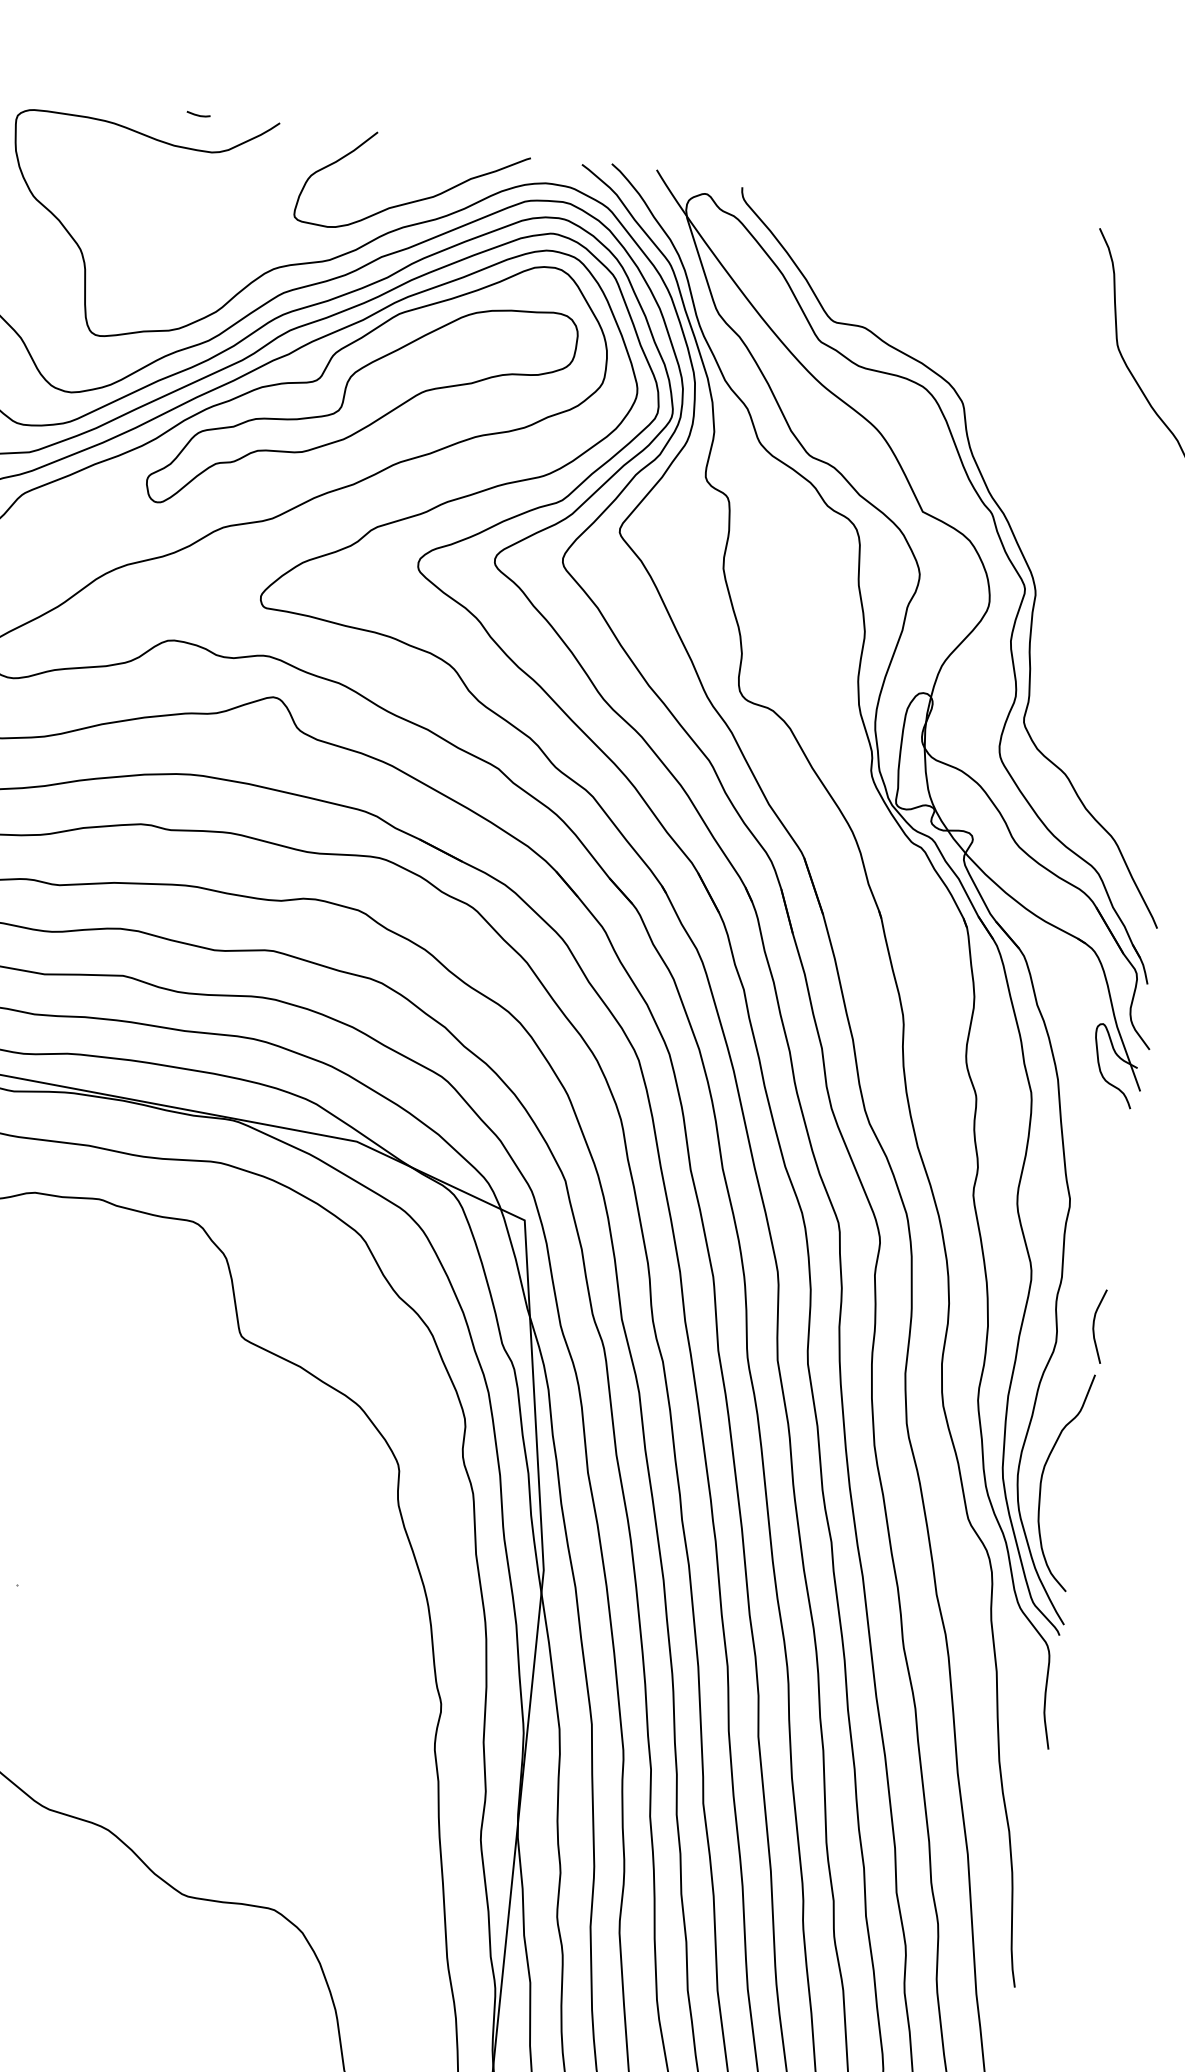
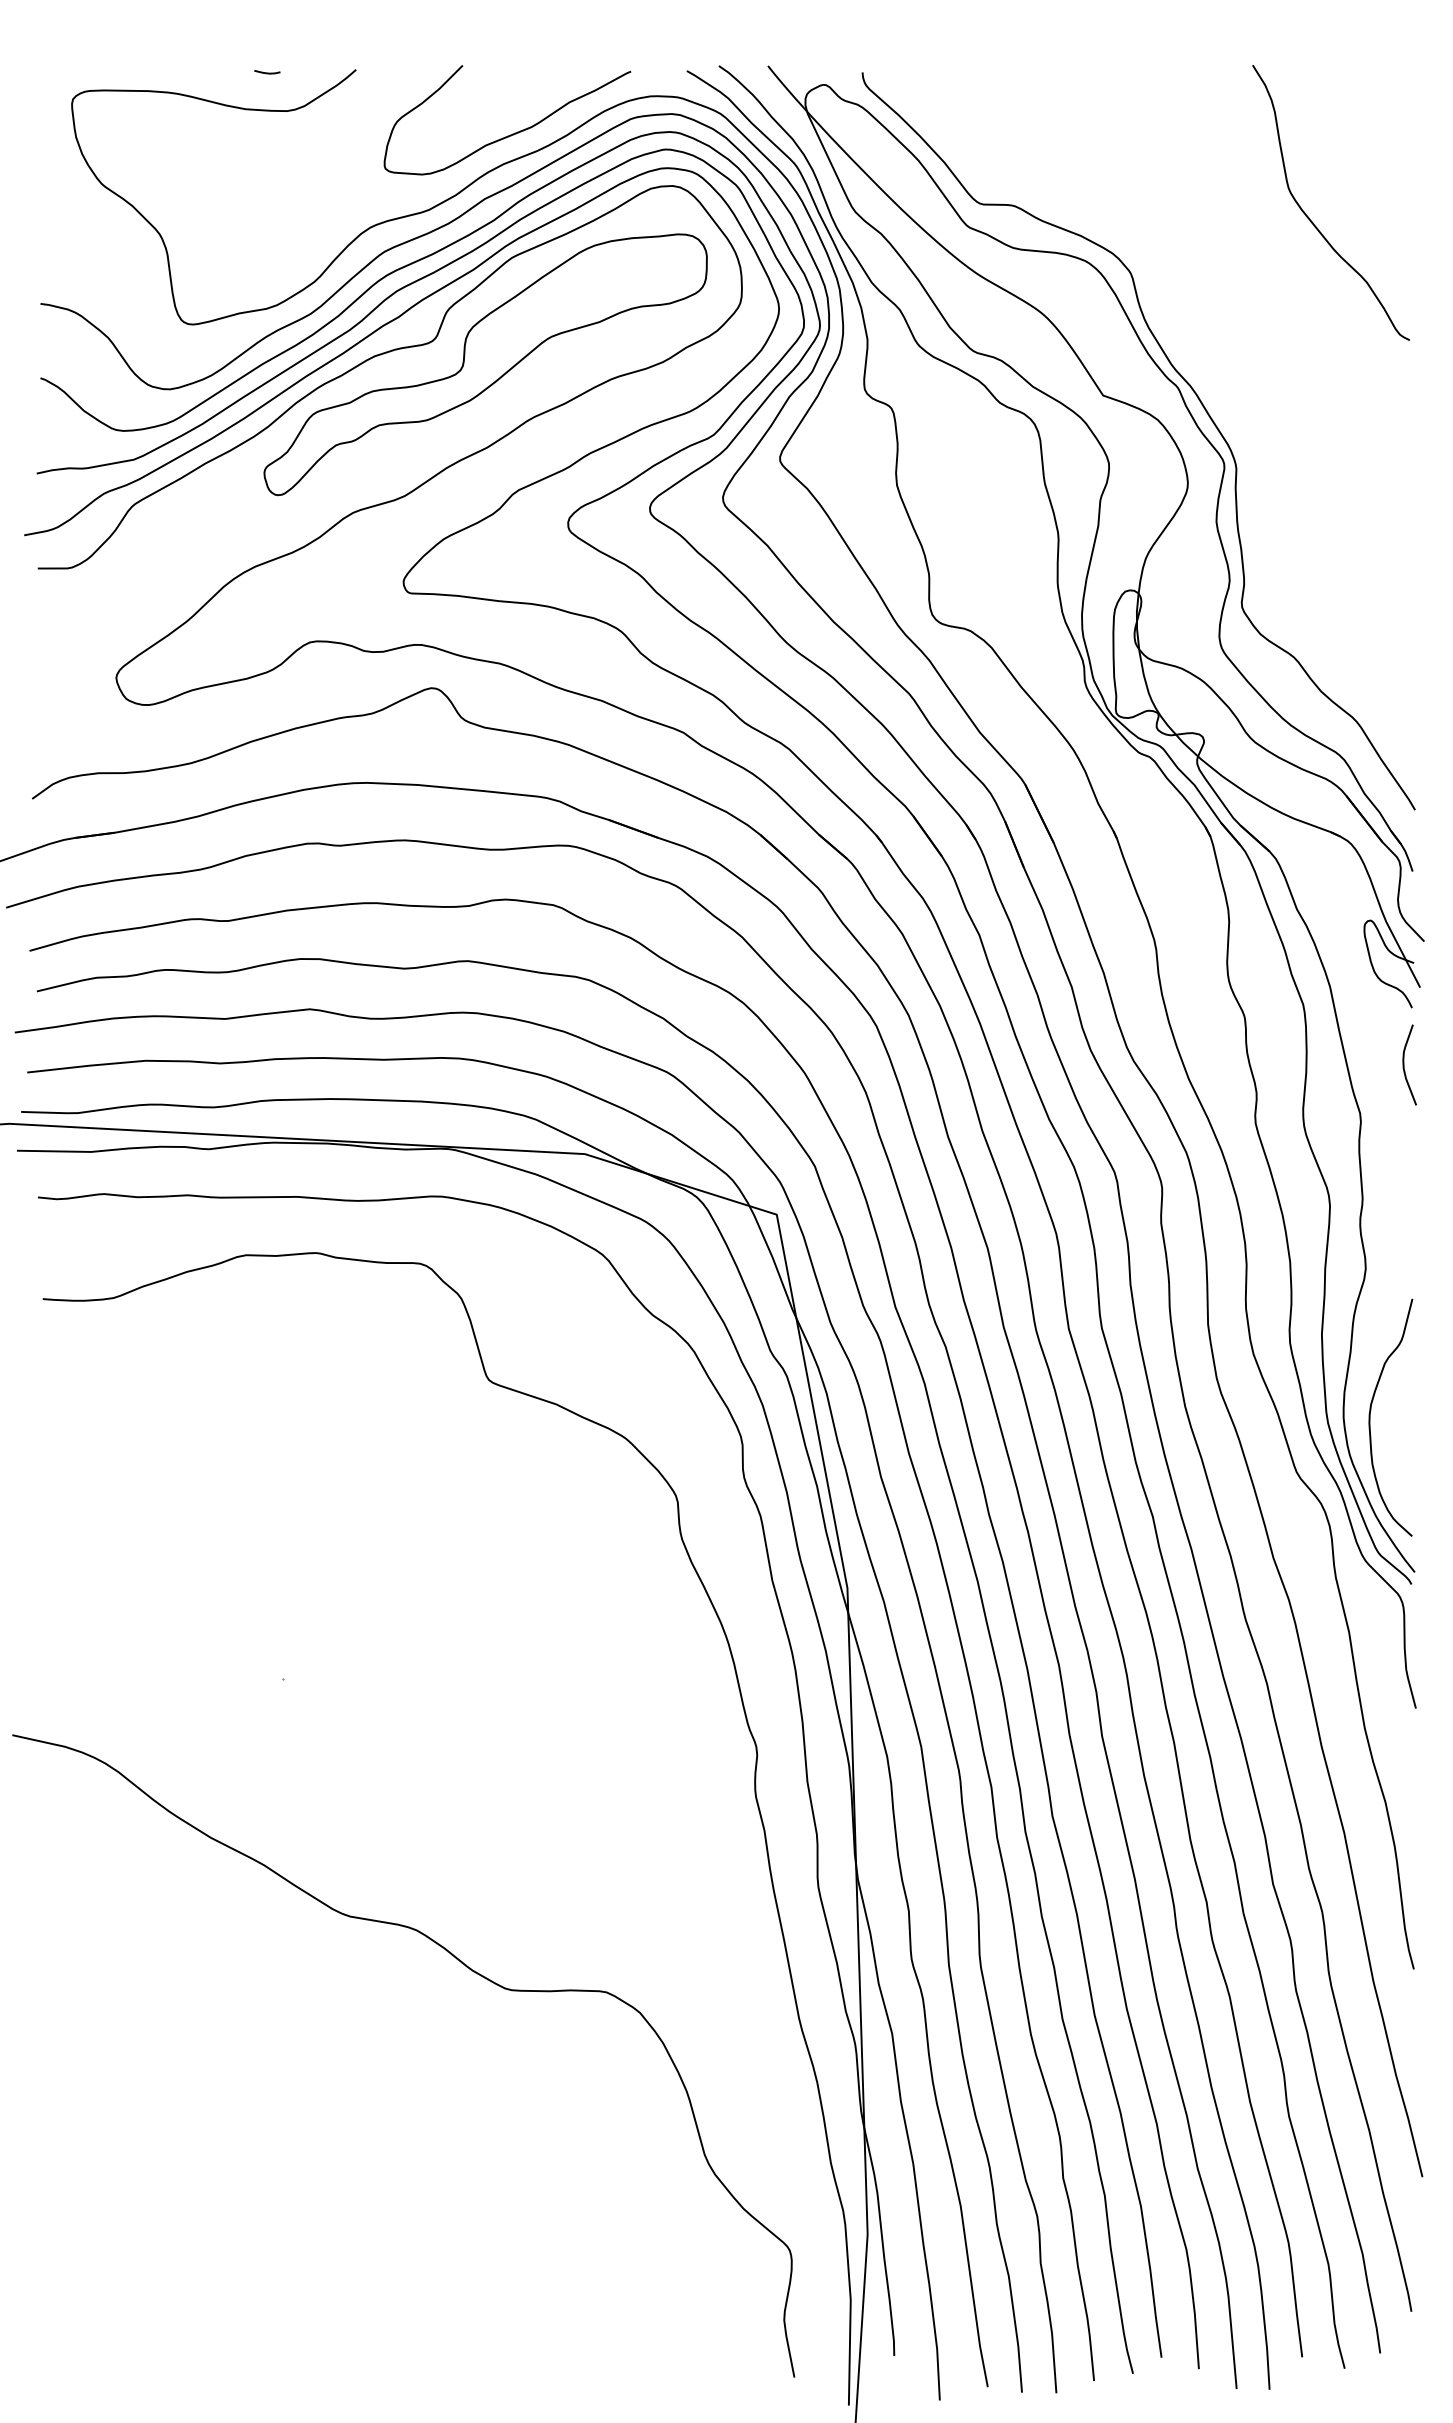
curve: (1094, 1325) -> (1404, 1064), moved

